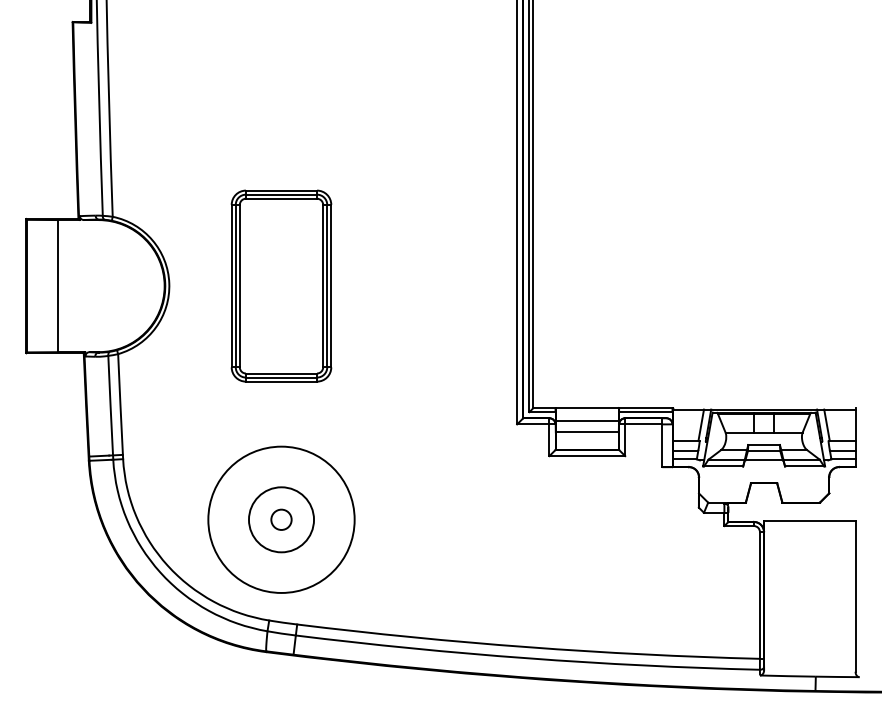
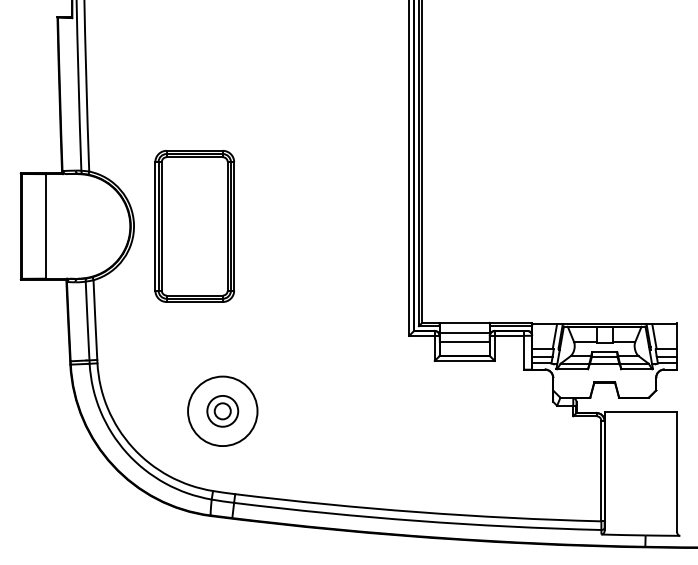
part: (281, 286) -> (194, 226), moved
circle: (281, 520) -> (222, 411), size x0.6
circle: (281, 520) -> (222, 411), size x0.6

